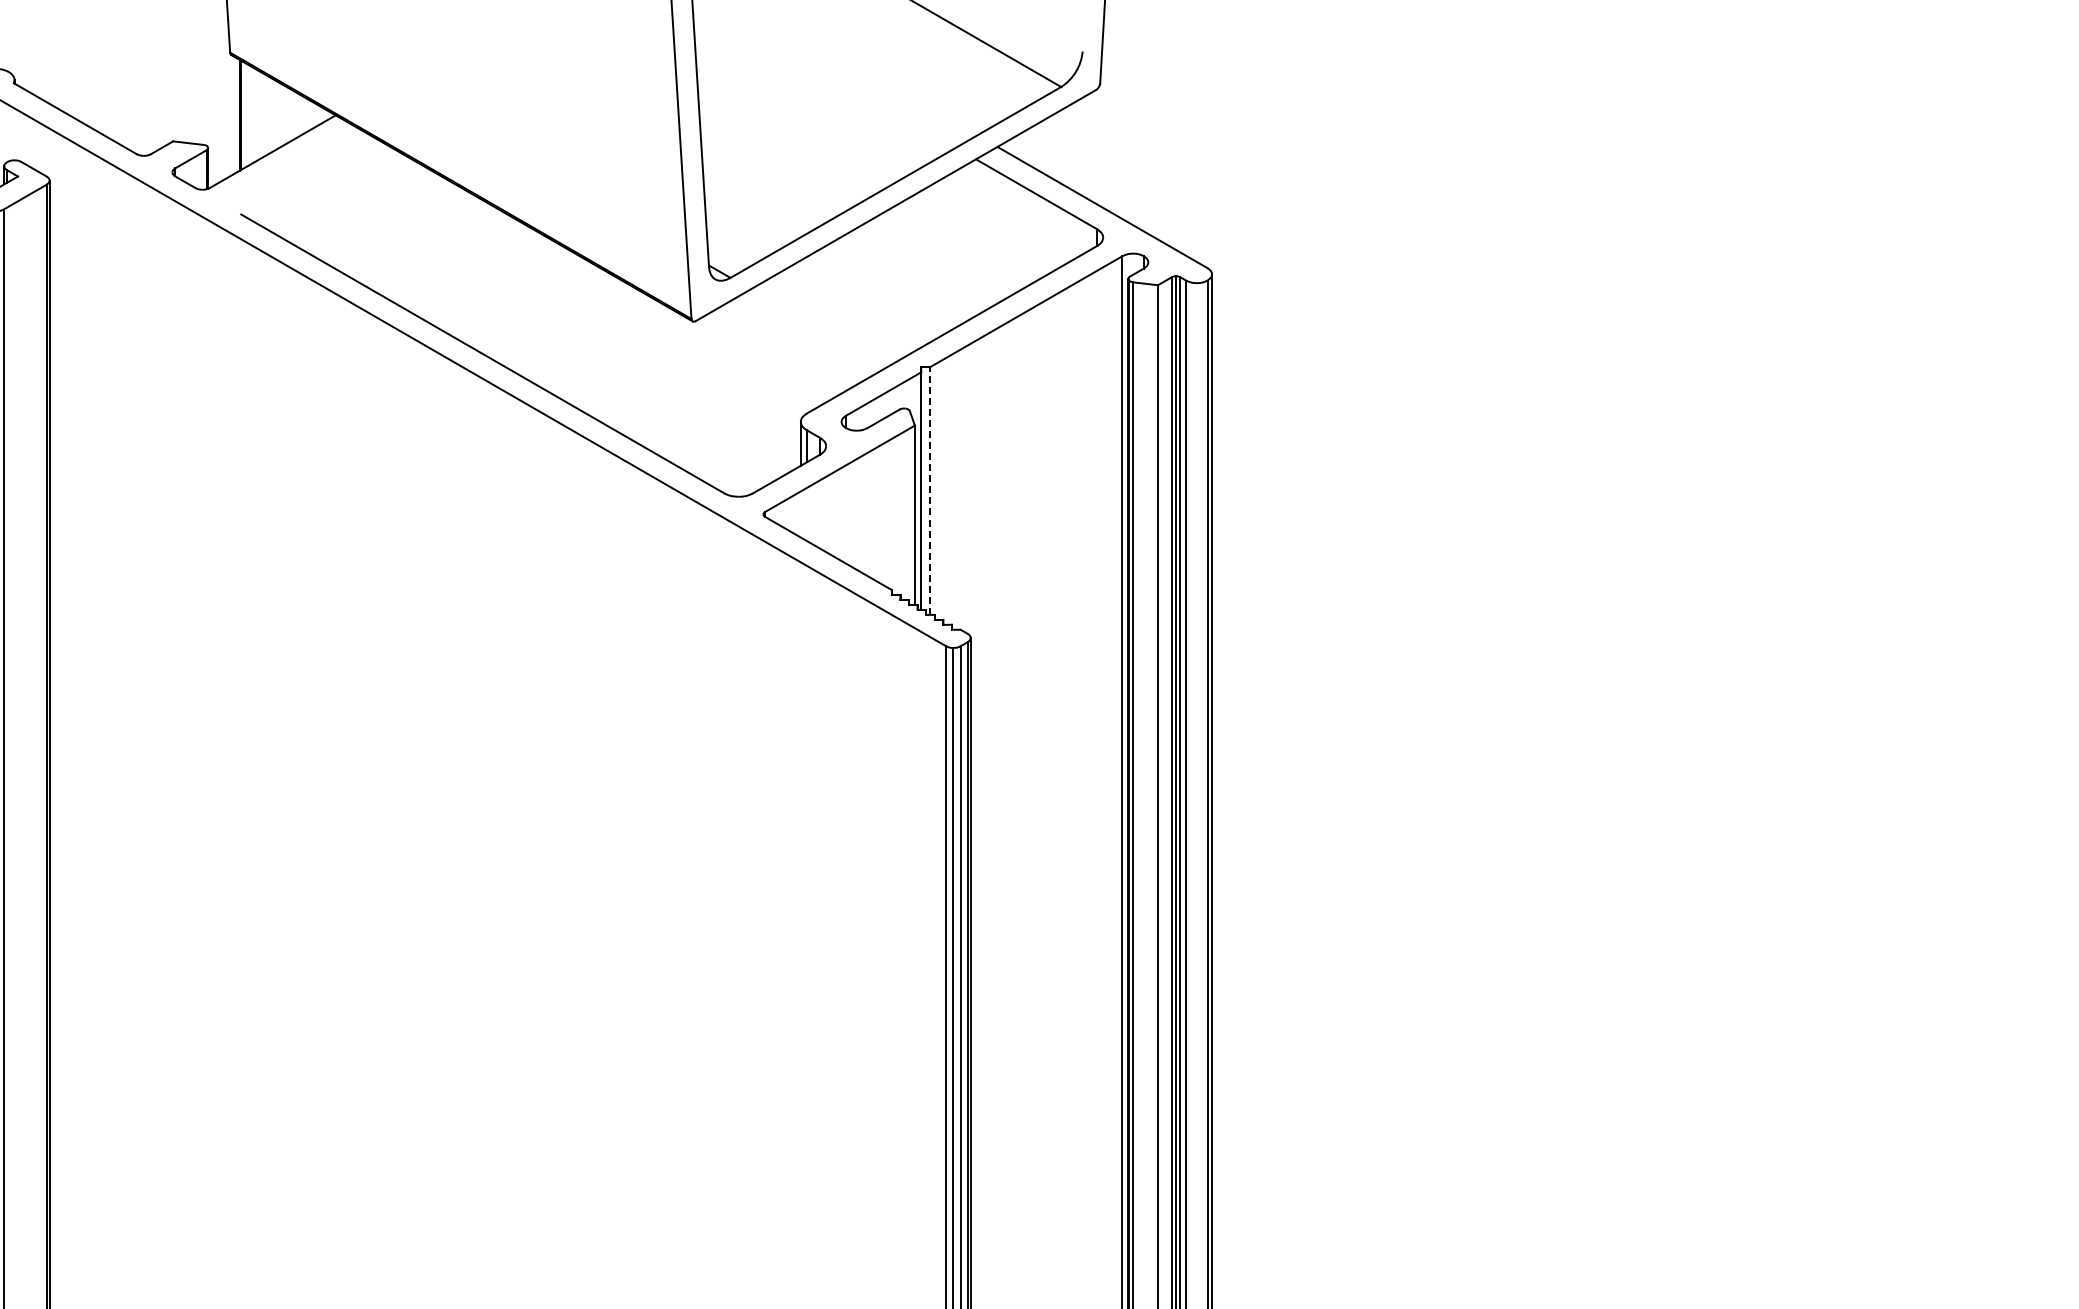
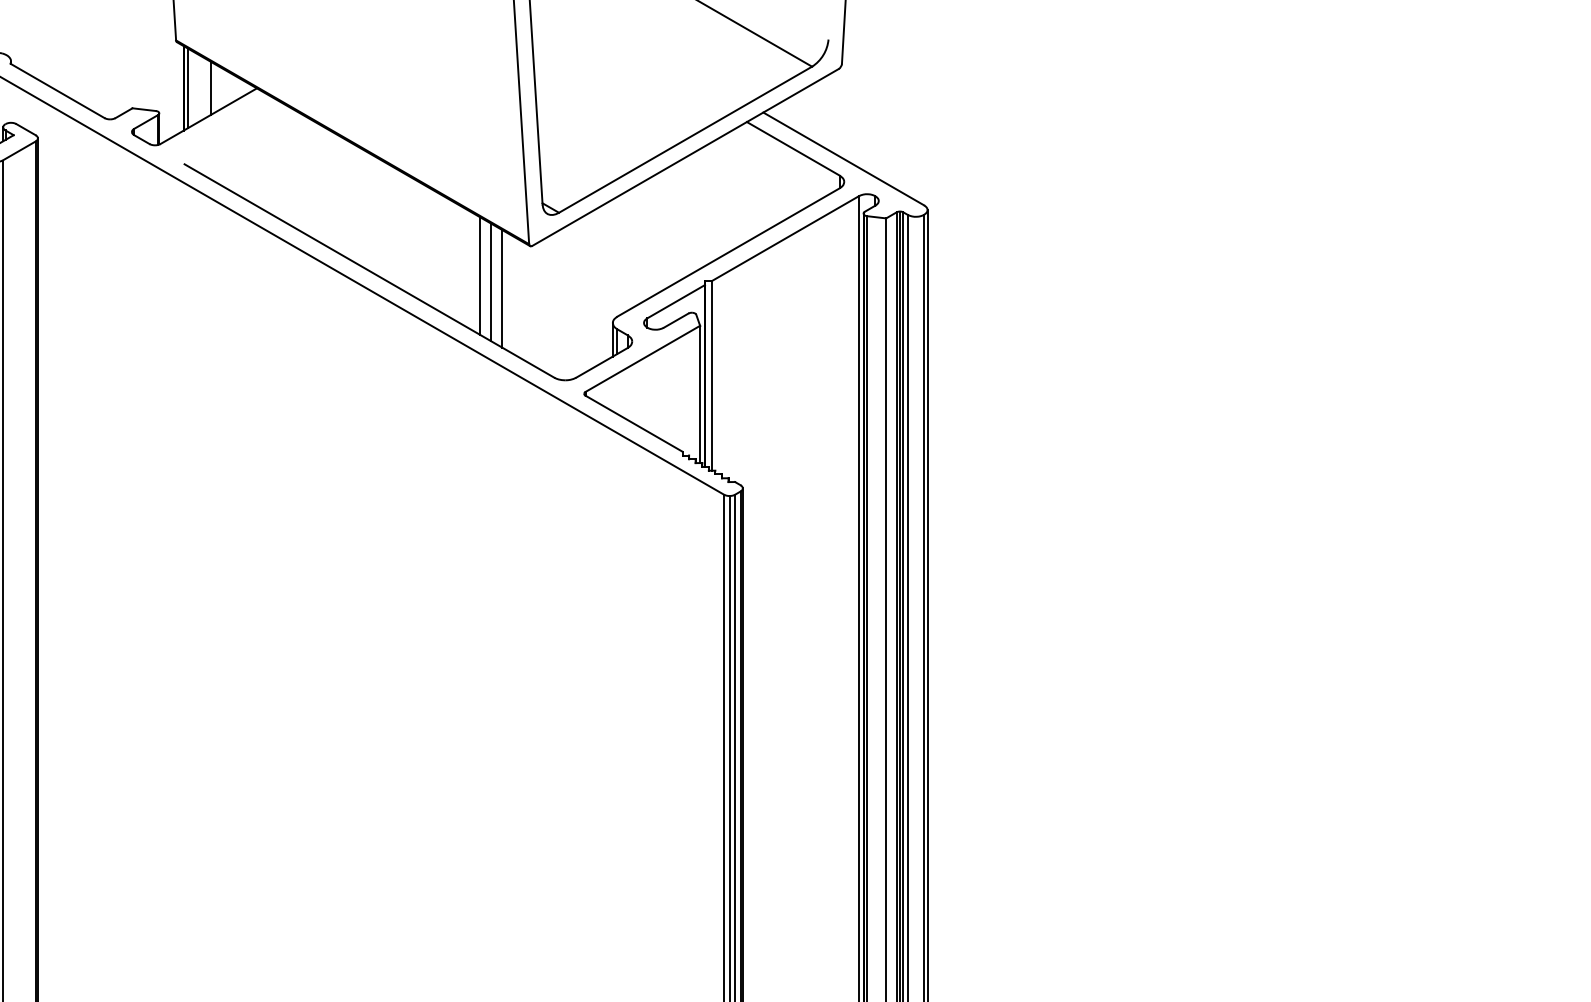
line: (245, 115) -> (187, 88), added
line: (275, 115) -> (210, 88), added
line: (627, 360) -> (480, 276), added
line: (642, 368) -> (491, 282), added
line: (656, 377) -> (502, 289), added
line: (929, 491) -> (711, 376), dashed -> solid

